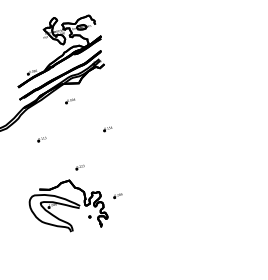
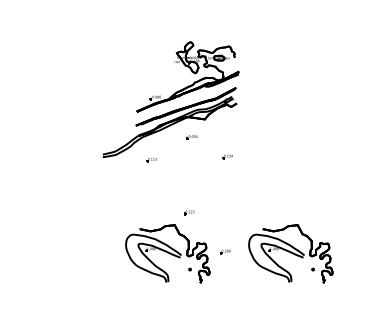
part: (107, 128) -> (227, 156), moved
part: (41, 139) -> (151, 160), moved
part: (175, 186) -> (290, 253), added

